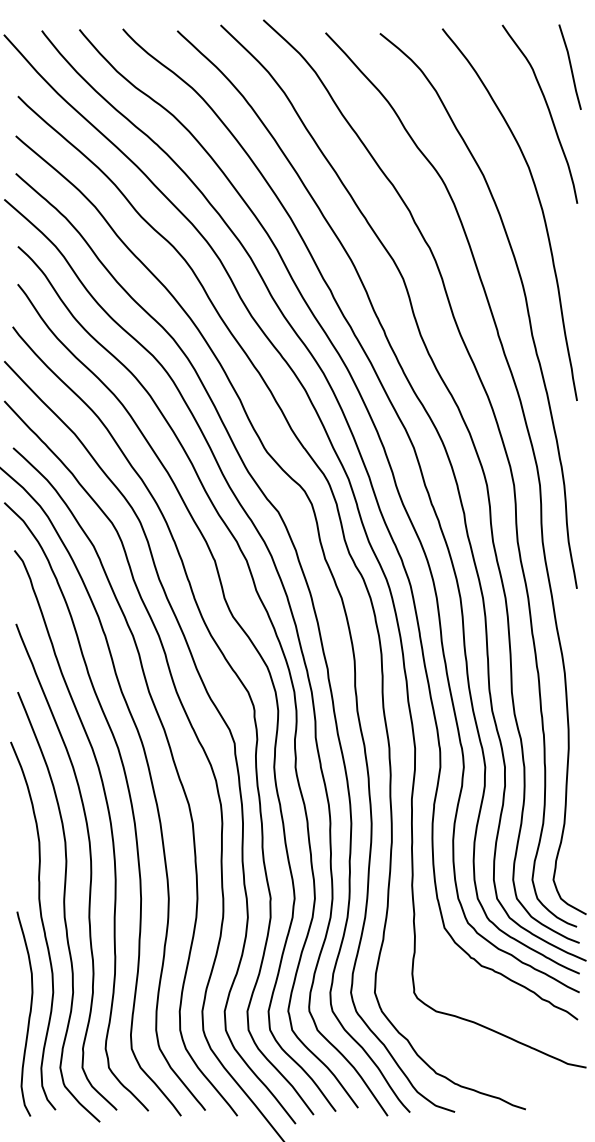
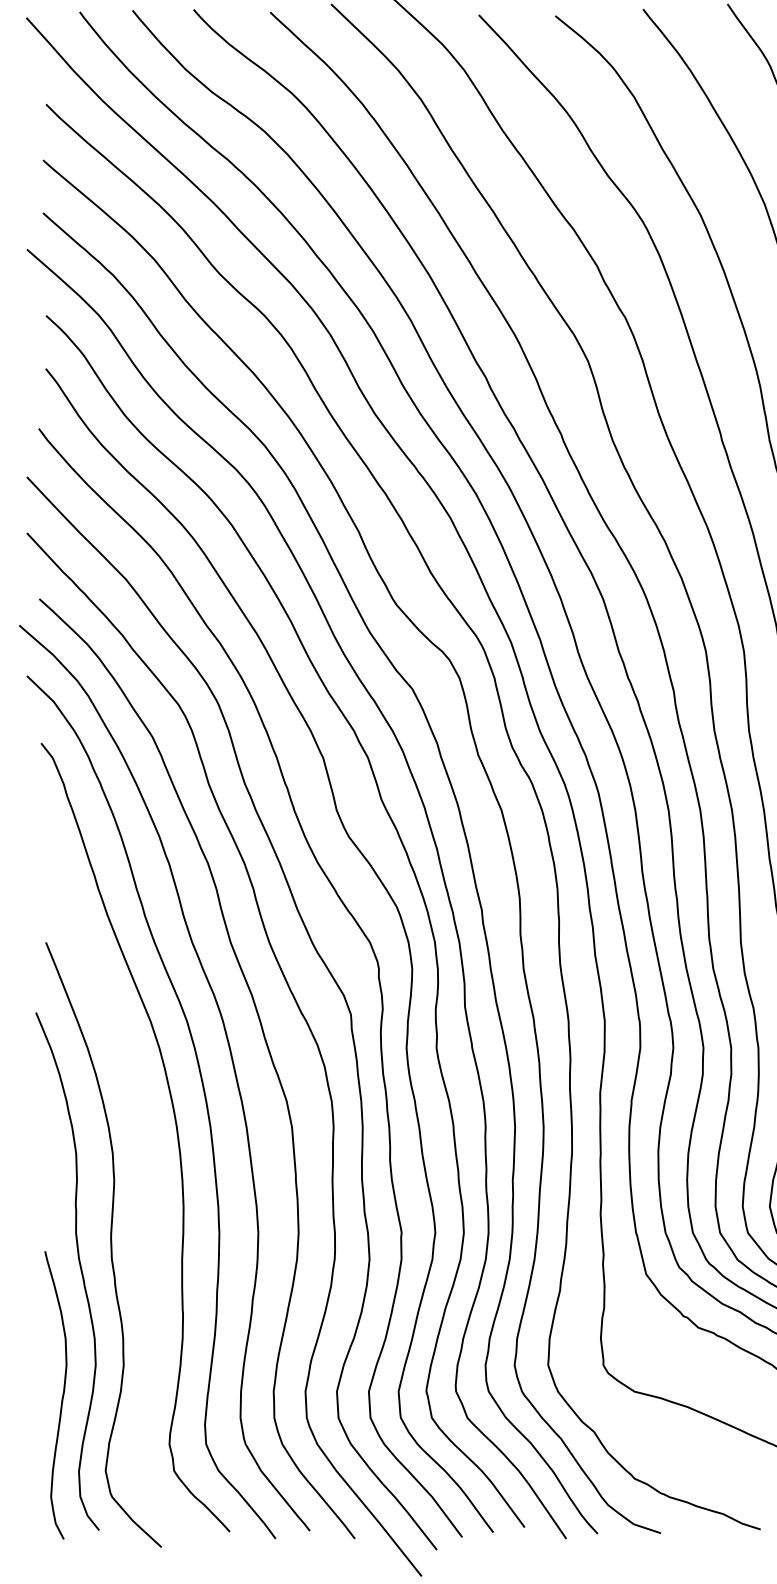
curve: (90, 866) -> (148, 1187), removed

